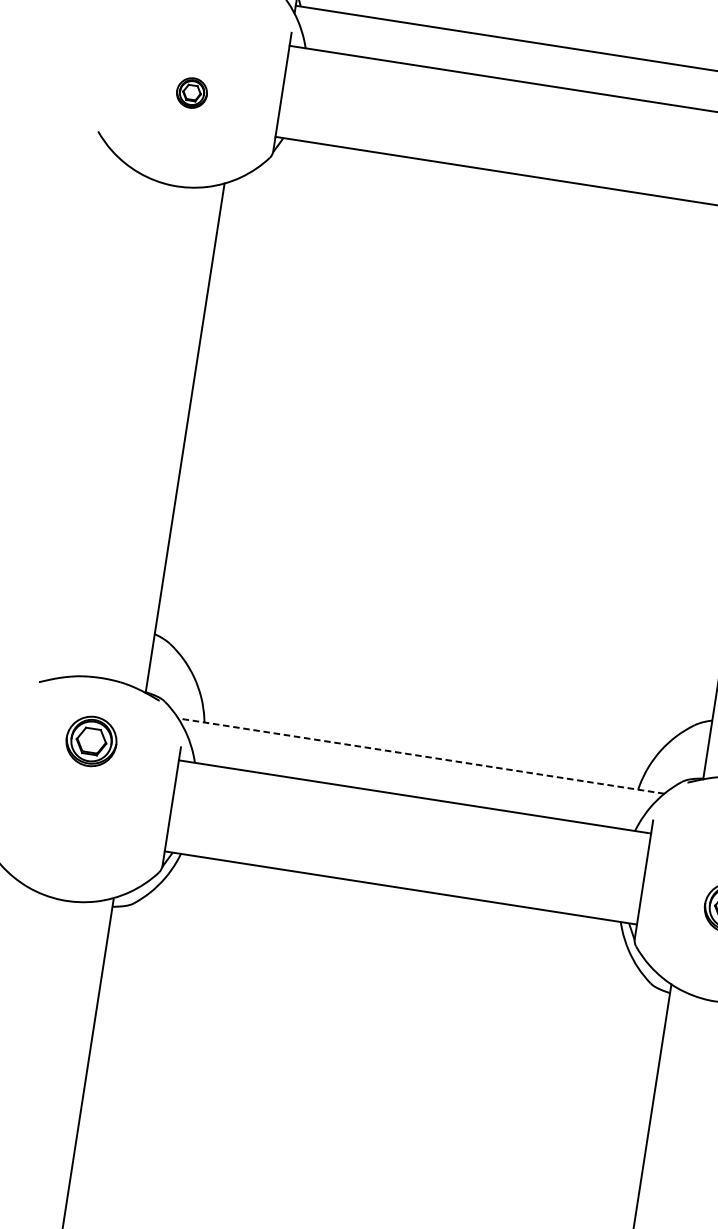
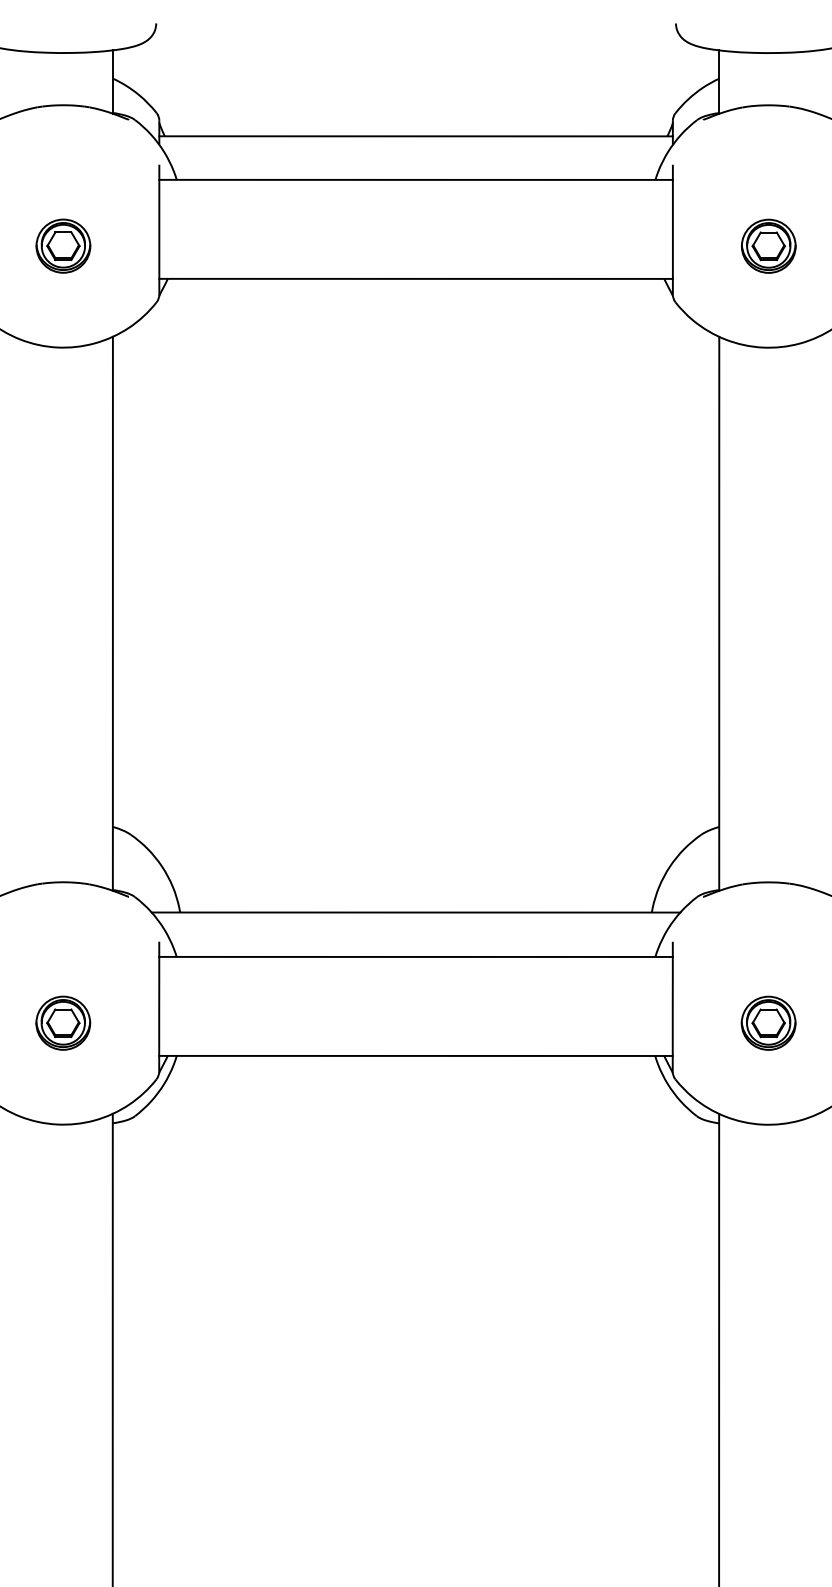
part: (192, 92) -> (63, 245), size x1.67
part: (91, 740) -> (63, 1022), moved
line: (420, 755) -> (415, 912), dashed -> solid

